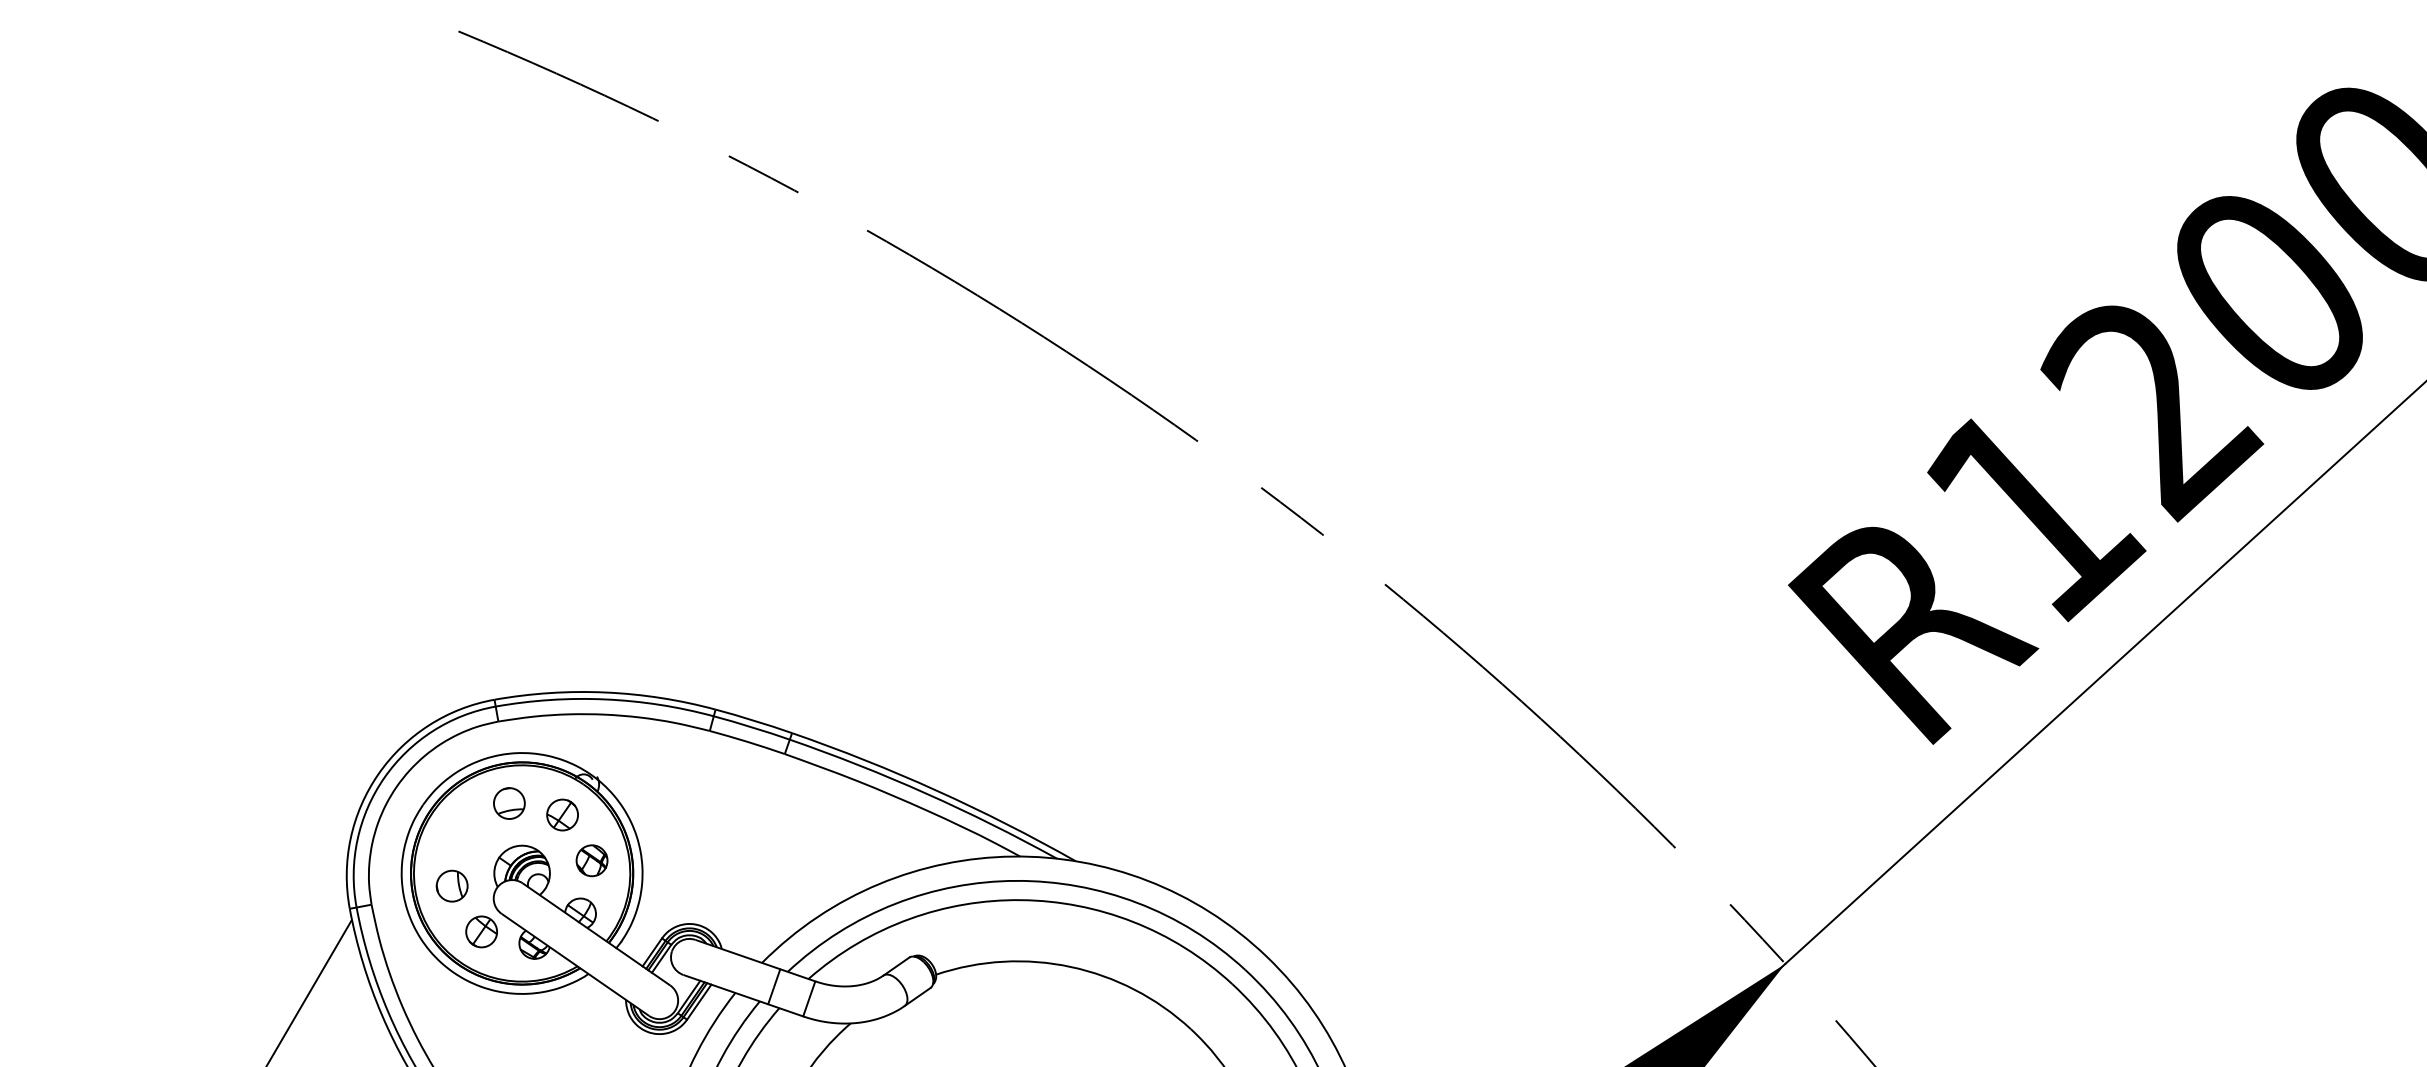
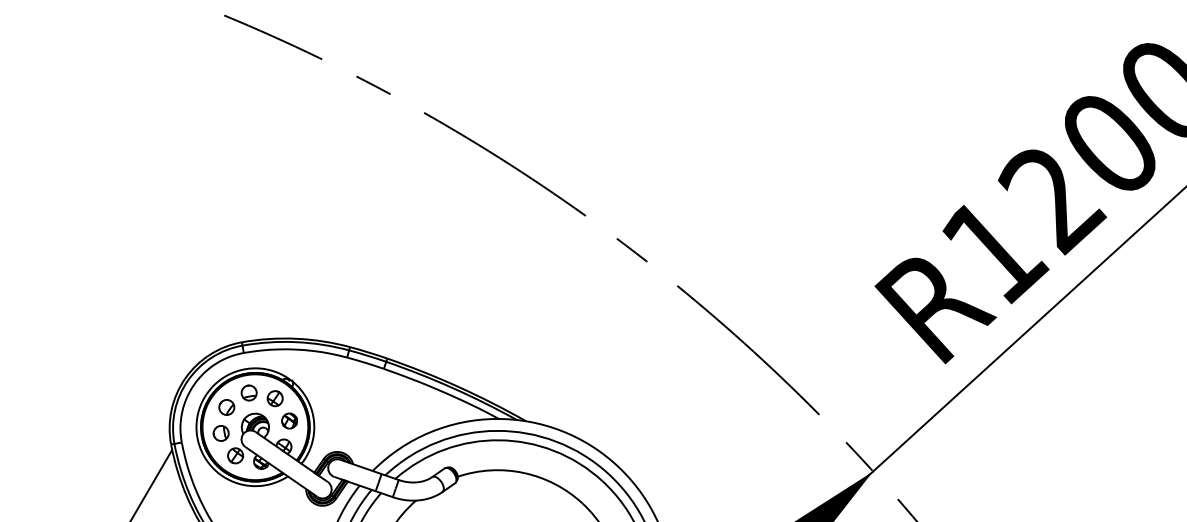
part: (463, 833) -> (226, 407), added

